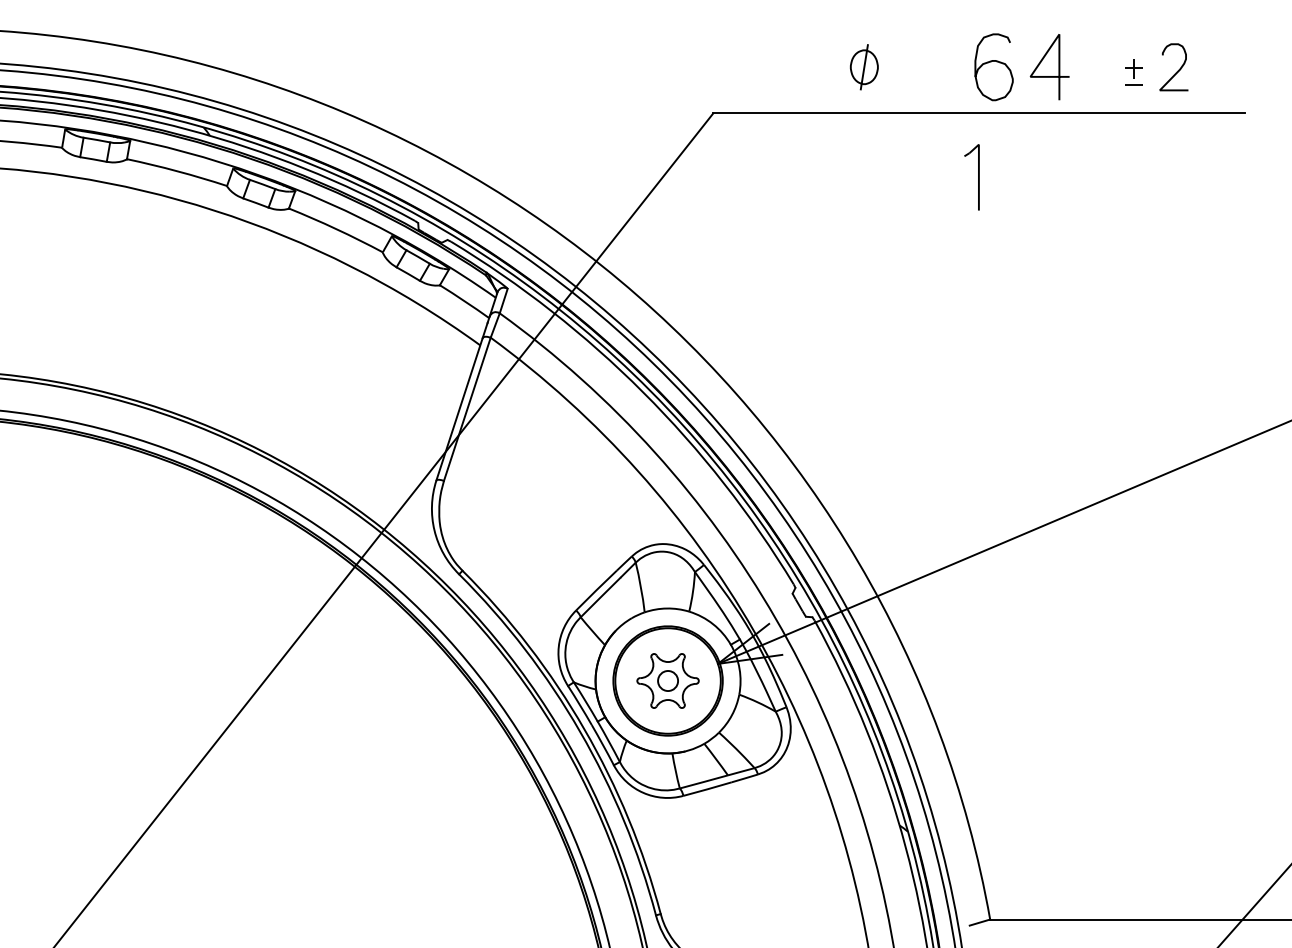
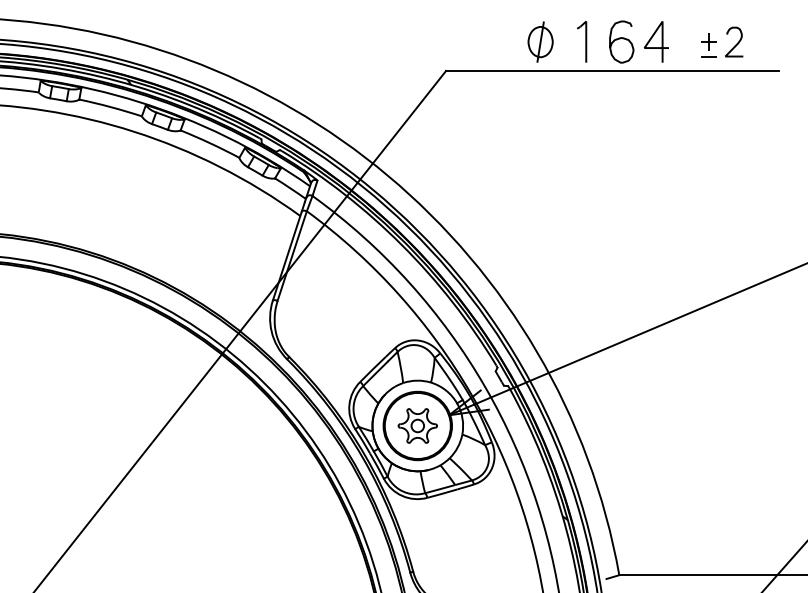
part: (864, 66) -> (540, 41), size x1.43
part: (1132, 72) -> (708, 45), size x1.43
part: (972, 176) -> (582, 41), moved

